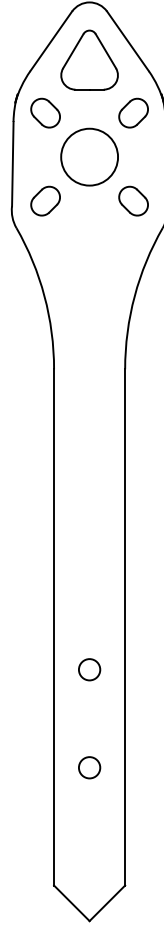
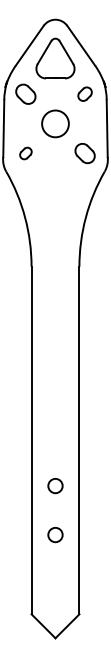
part: (132, 112) -> (84, 93), size x0.7
circle: (89, 156) -> (55, 123), size x0.7
part: (45, 201) -> (25, 153), size x0.6
circle: (89, 670) -> (55, 486), moved

